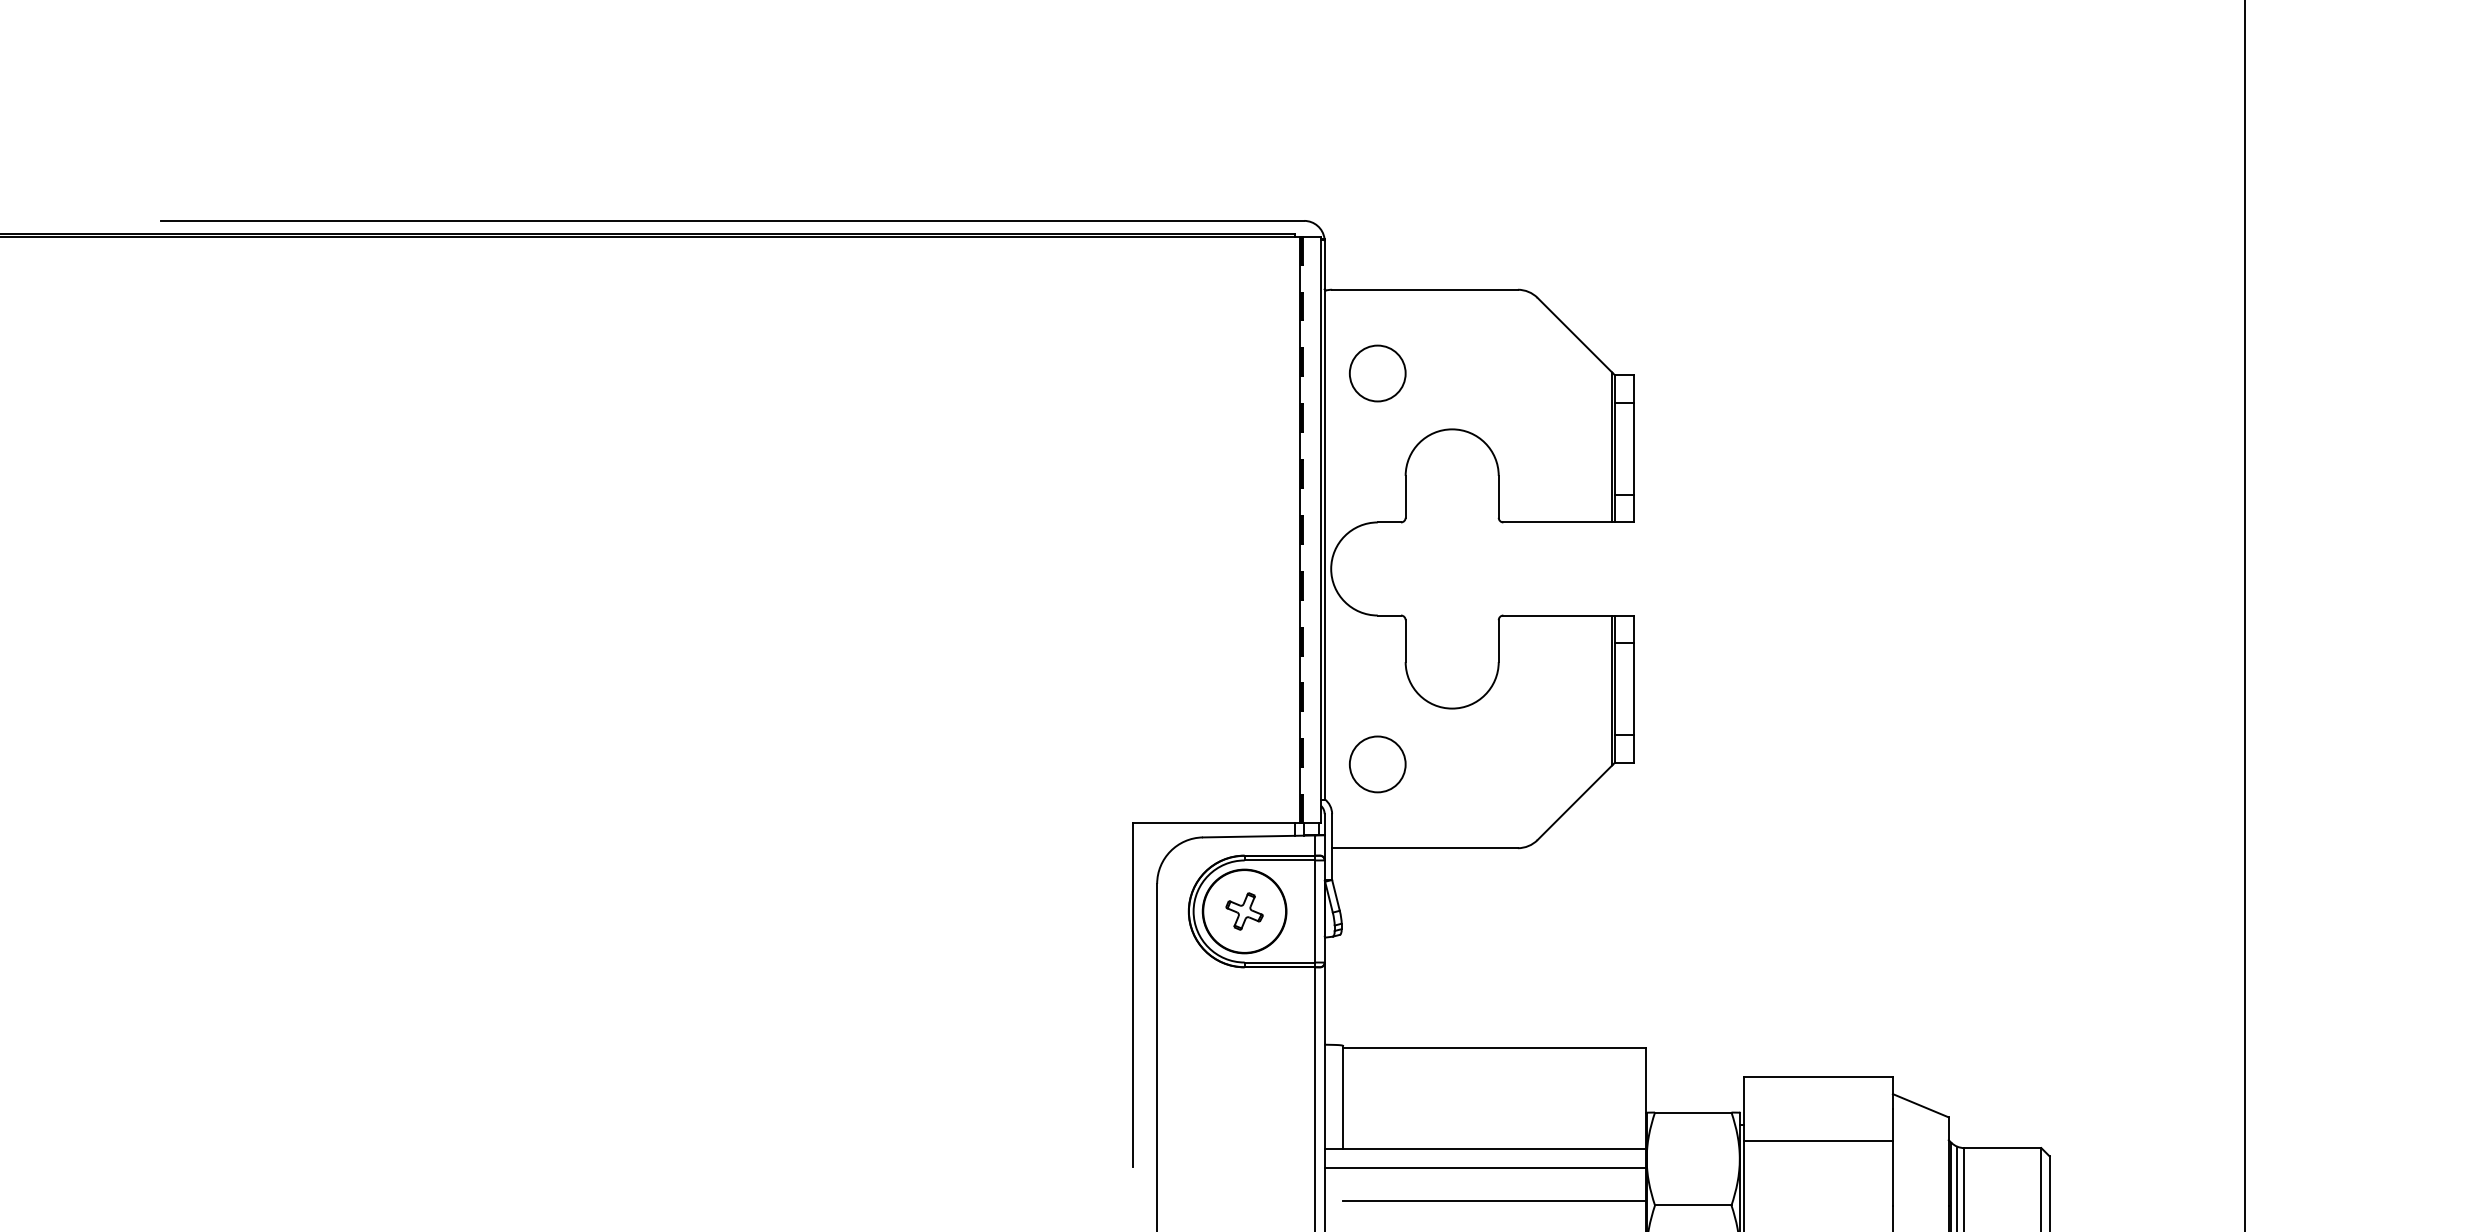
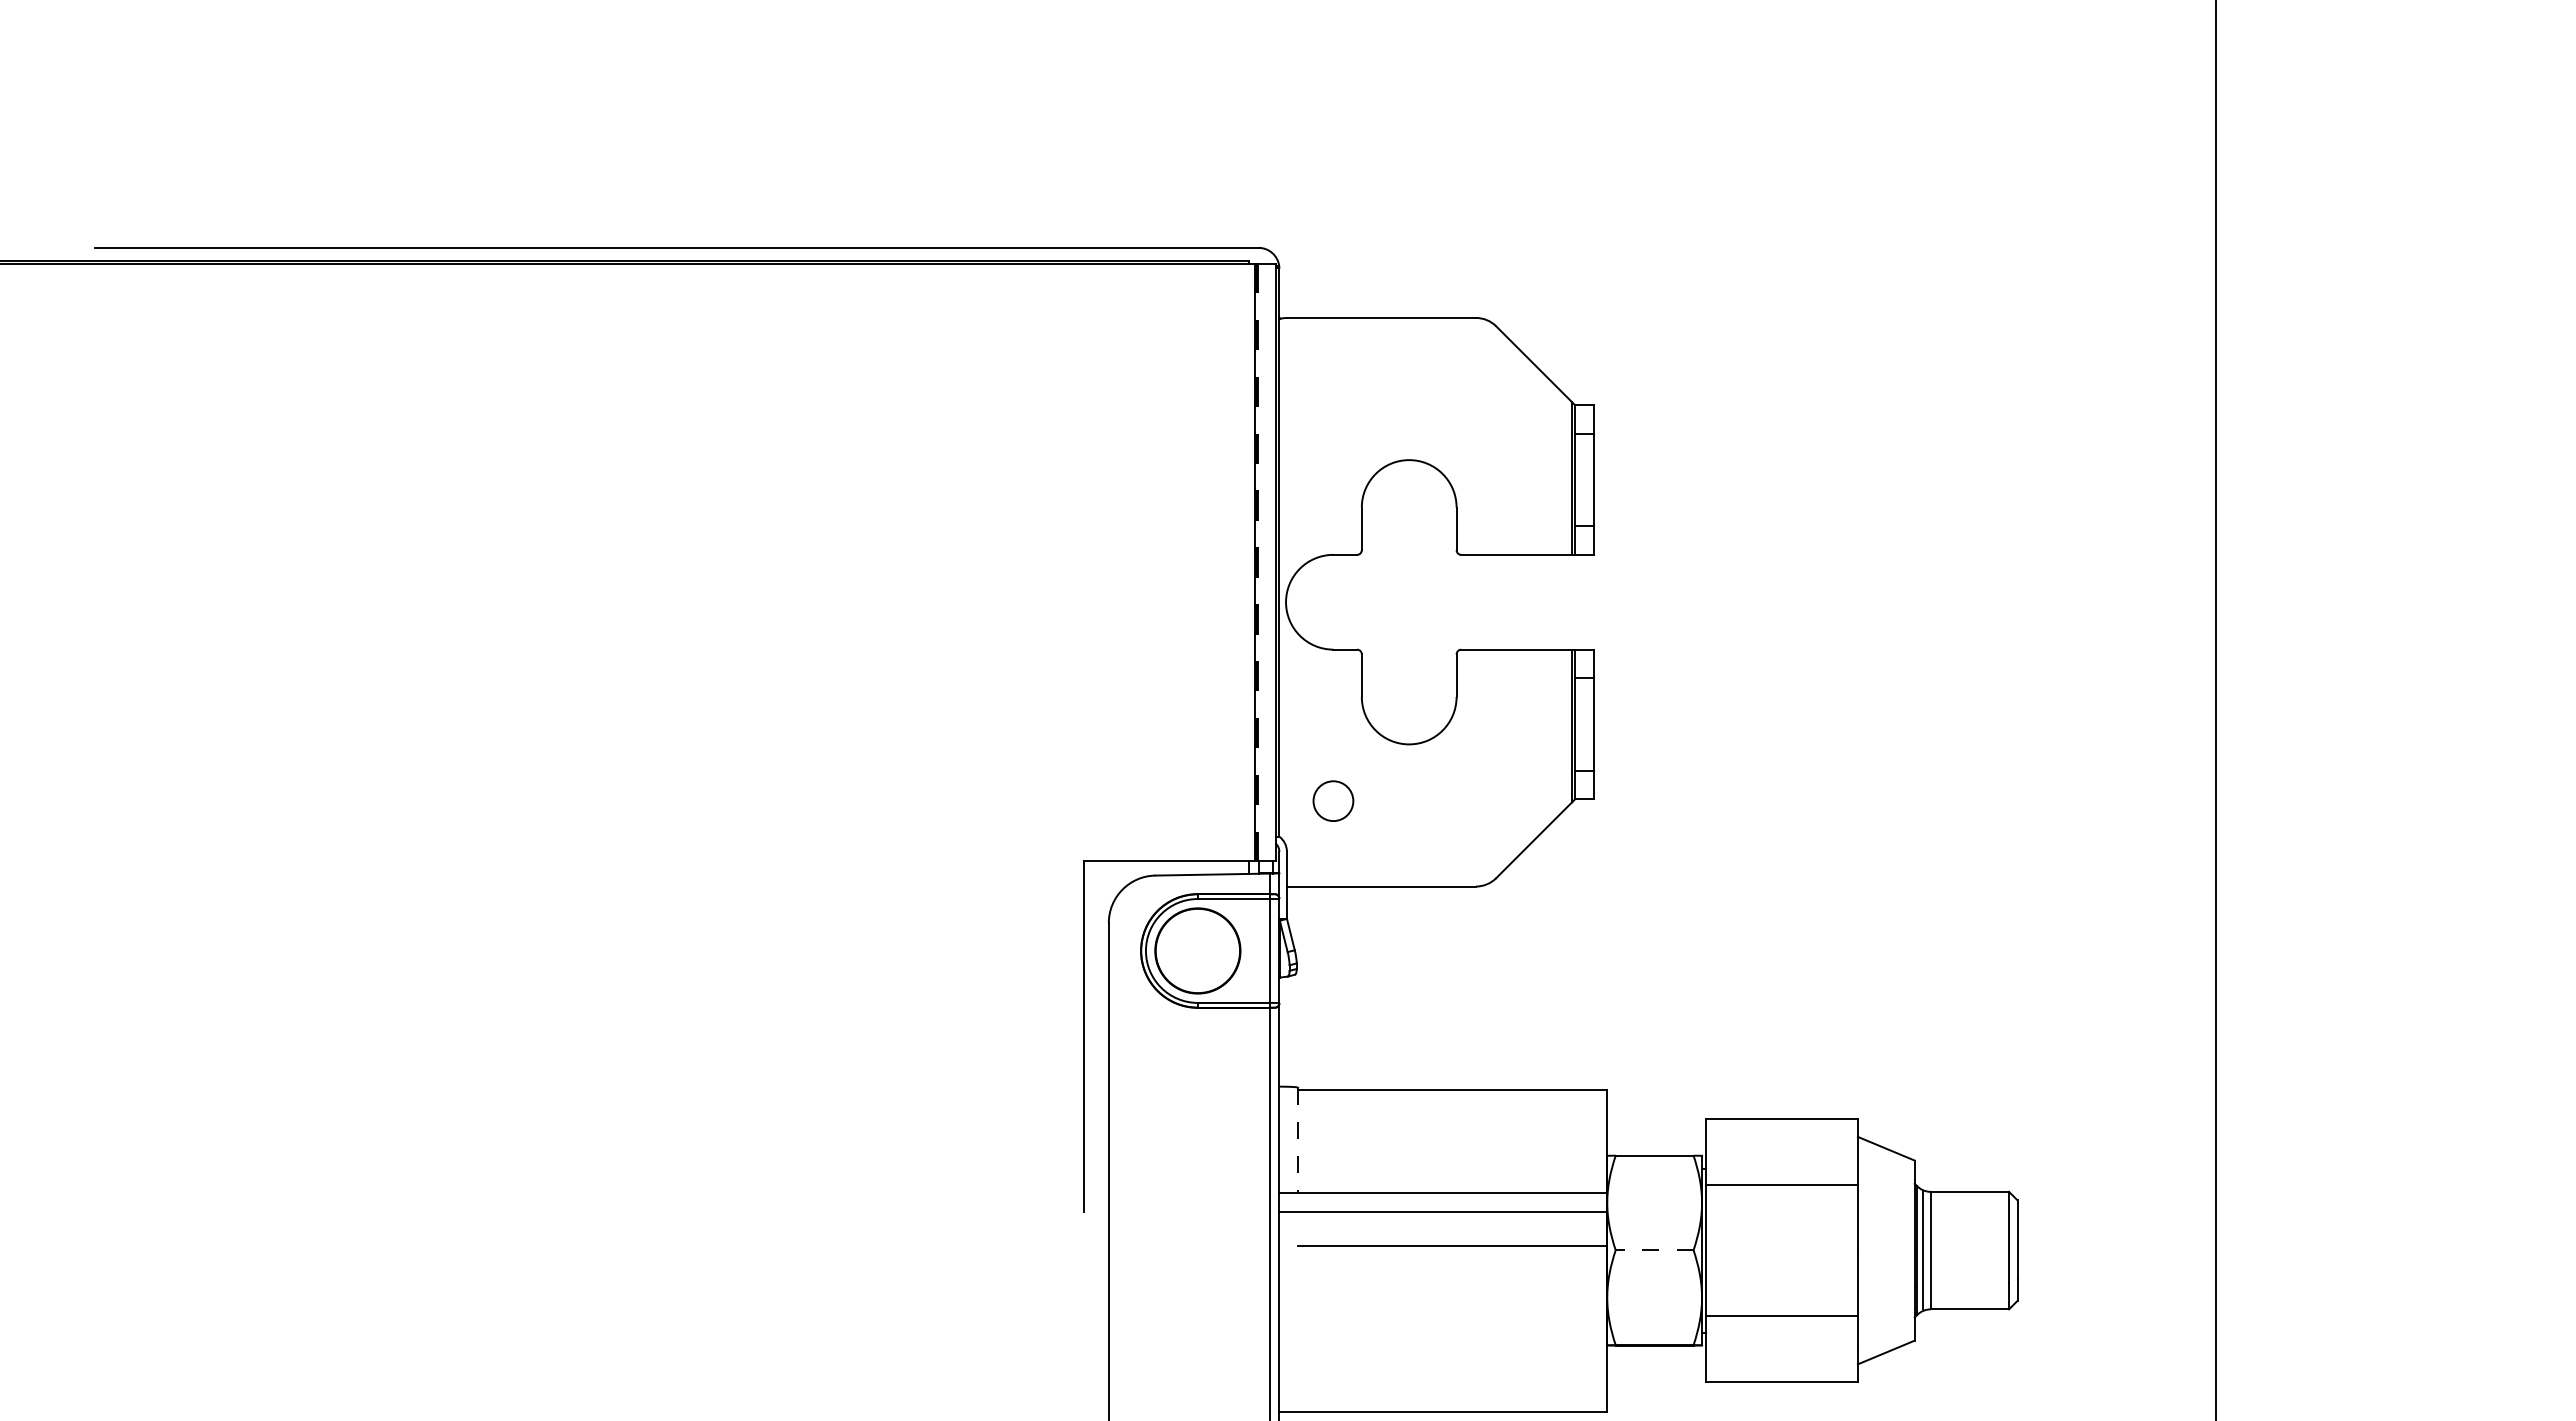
circle: (1377, 373) -> (1333, 403), removed
circle: (1377, 763) -> (1333, 800), size x0.7
part: (1244, 911) -> (1197, 950), removed
line: (1343, 1098) -> (1298, 1141), solid -> dashed
line: (1693, 1205) -> (1654, 1250), solid -> dashed

